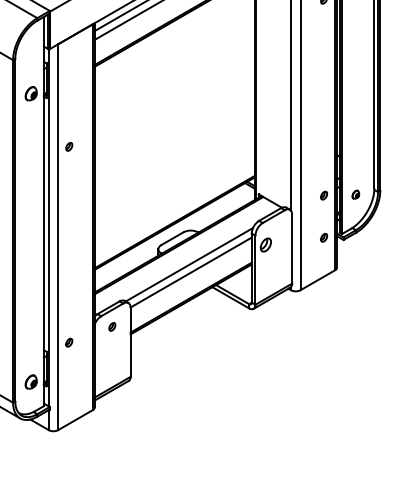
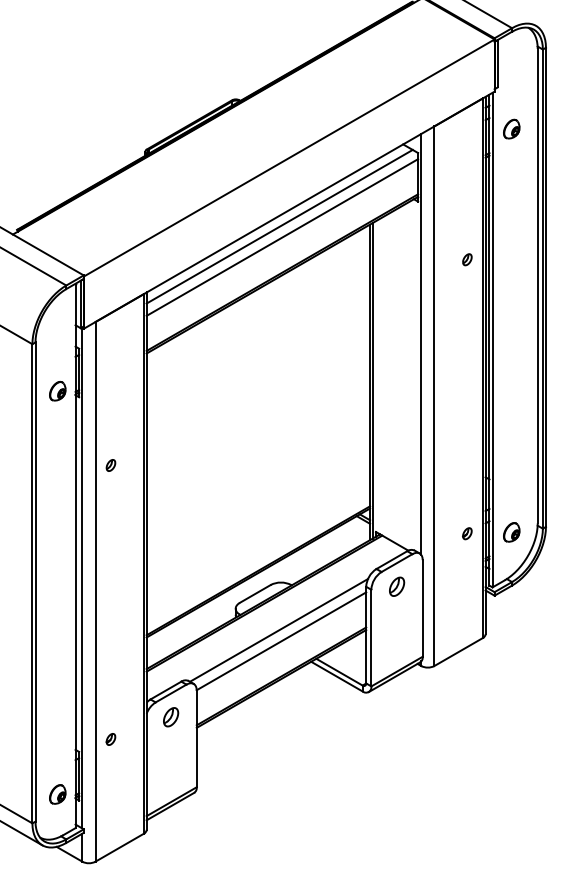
part: (355, 194) -> (511, 532), size x1.67
part: (324, 237) -> (467, 592), removed
part: (266, 244) -> (397, 586), moved
part: (112, 327) -> (171, 717), size x1.67

